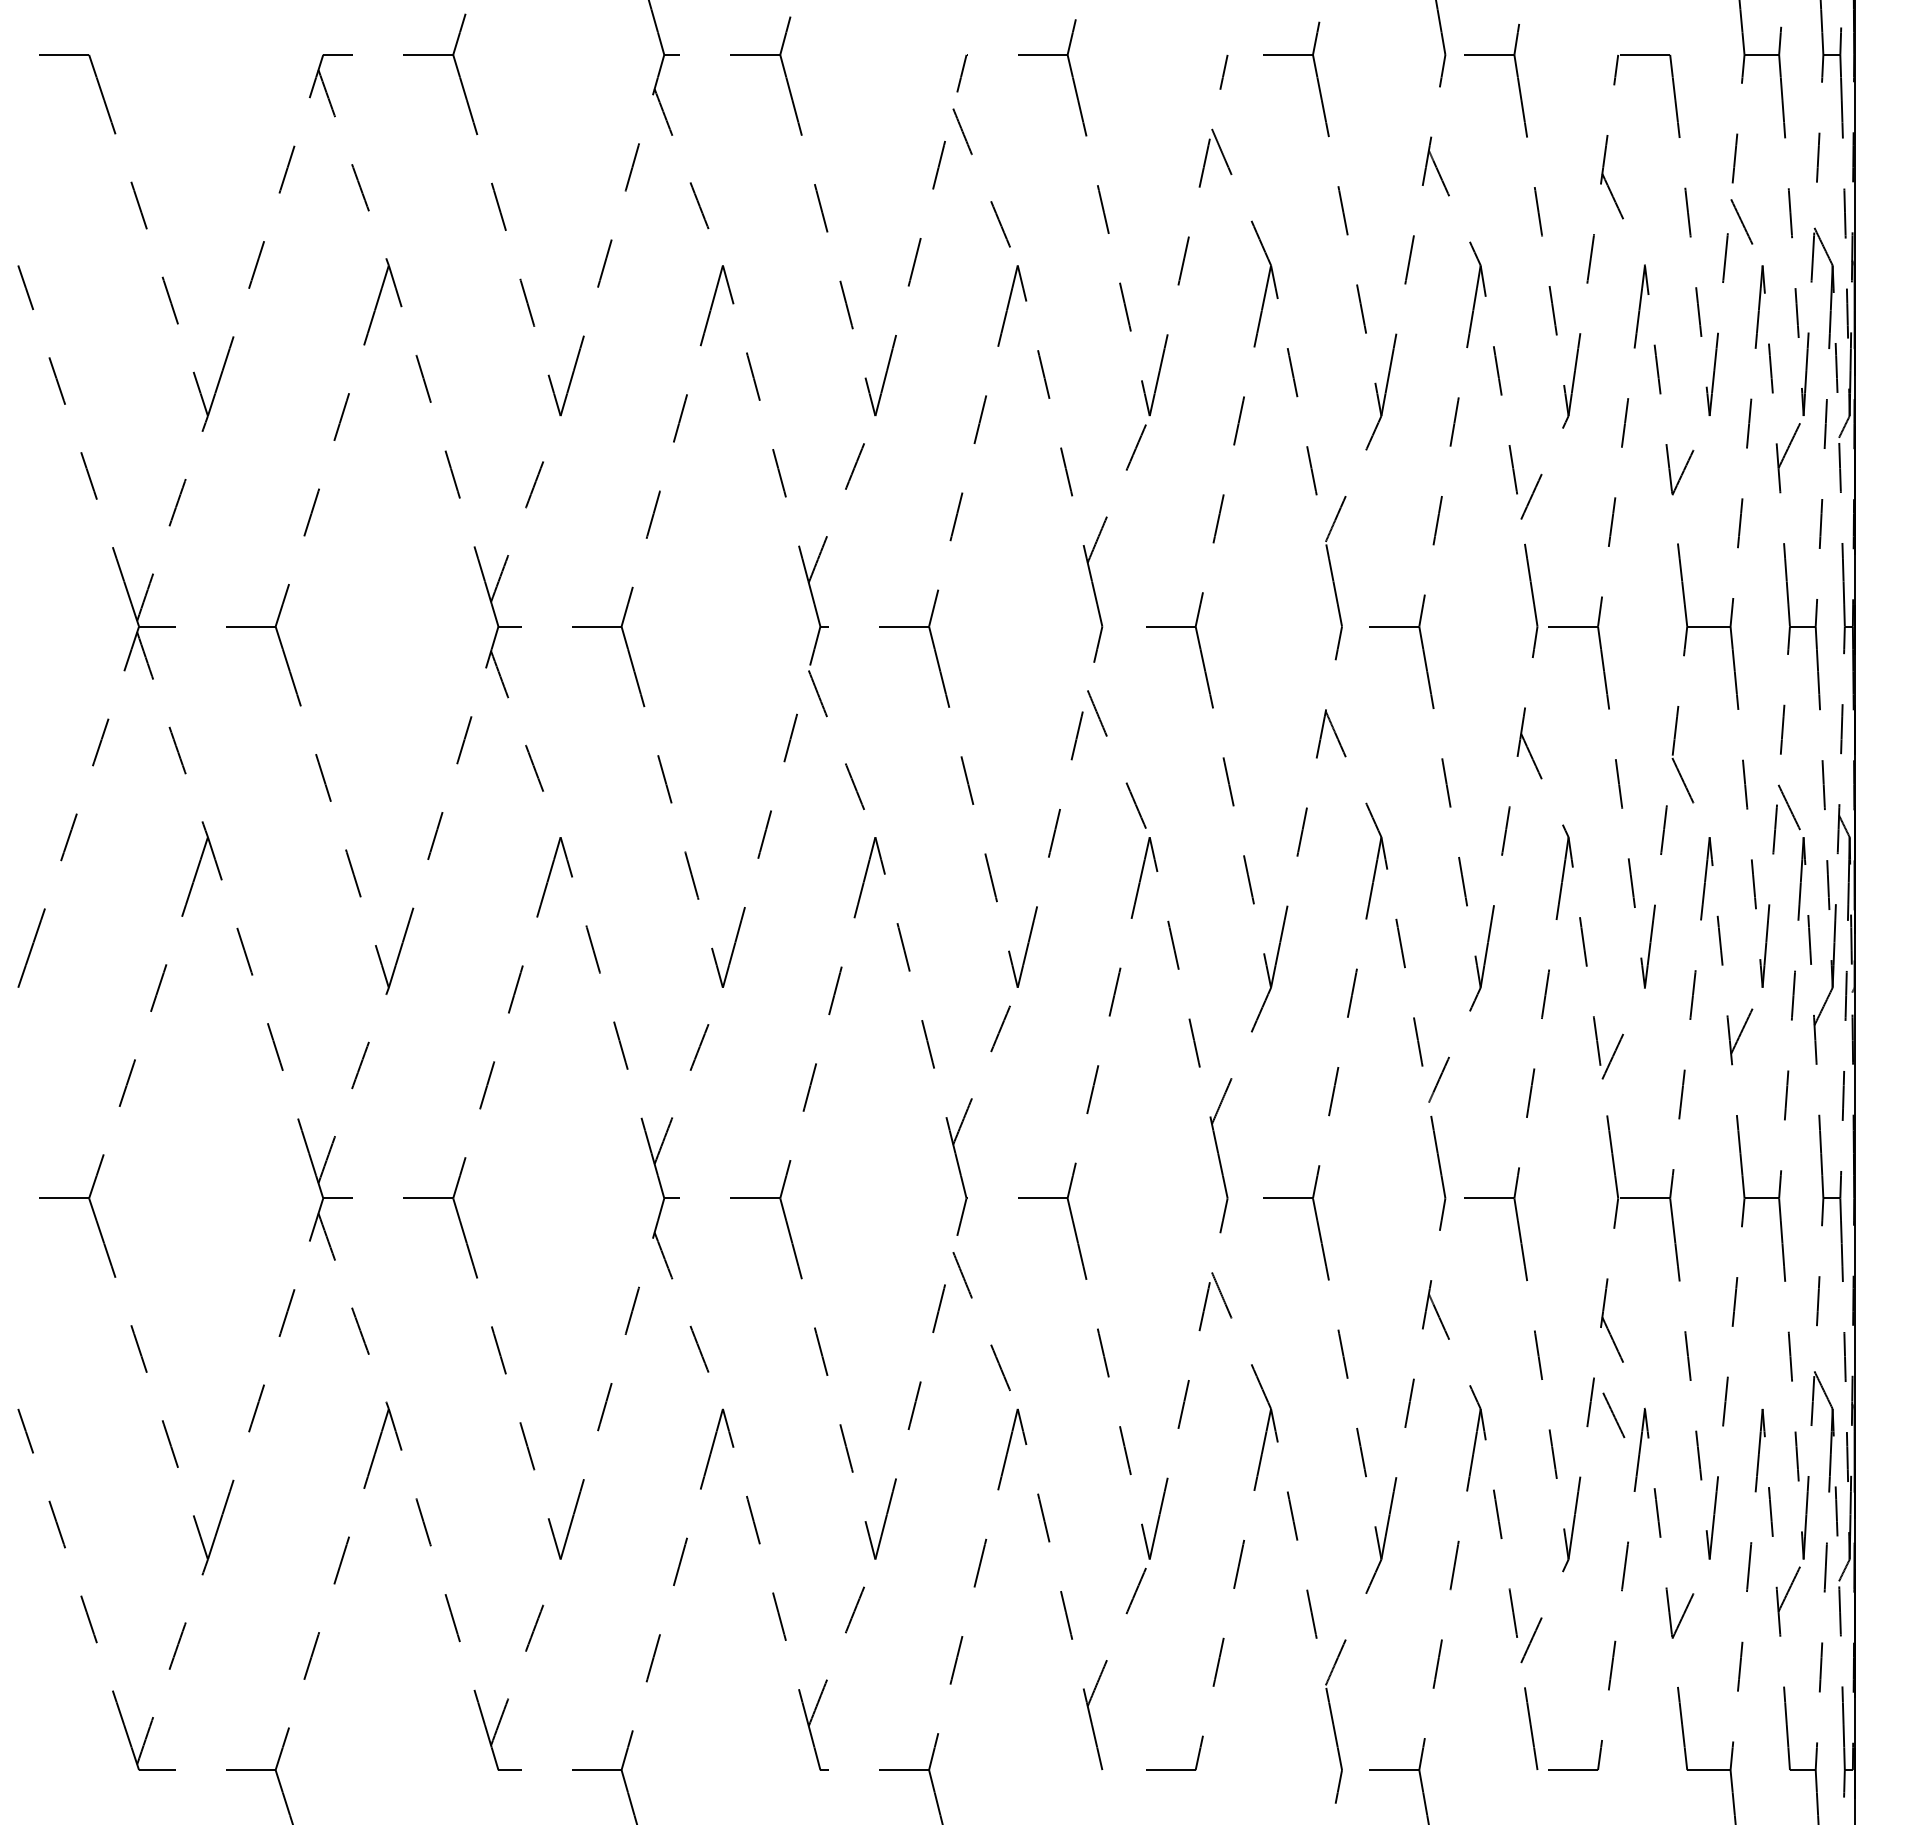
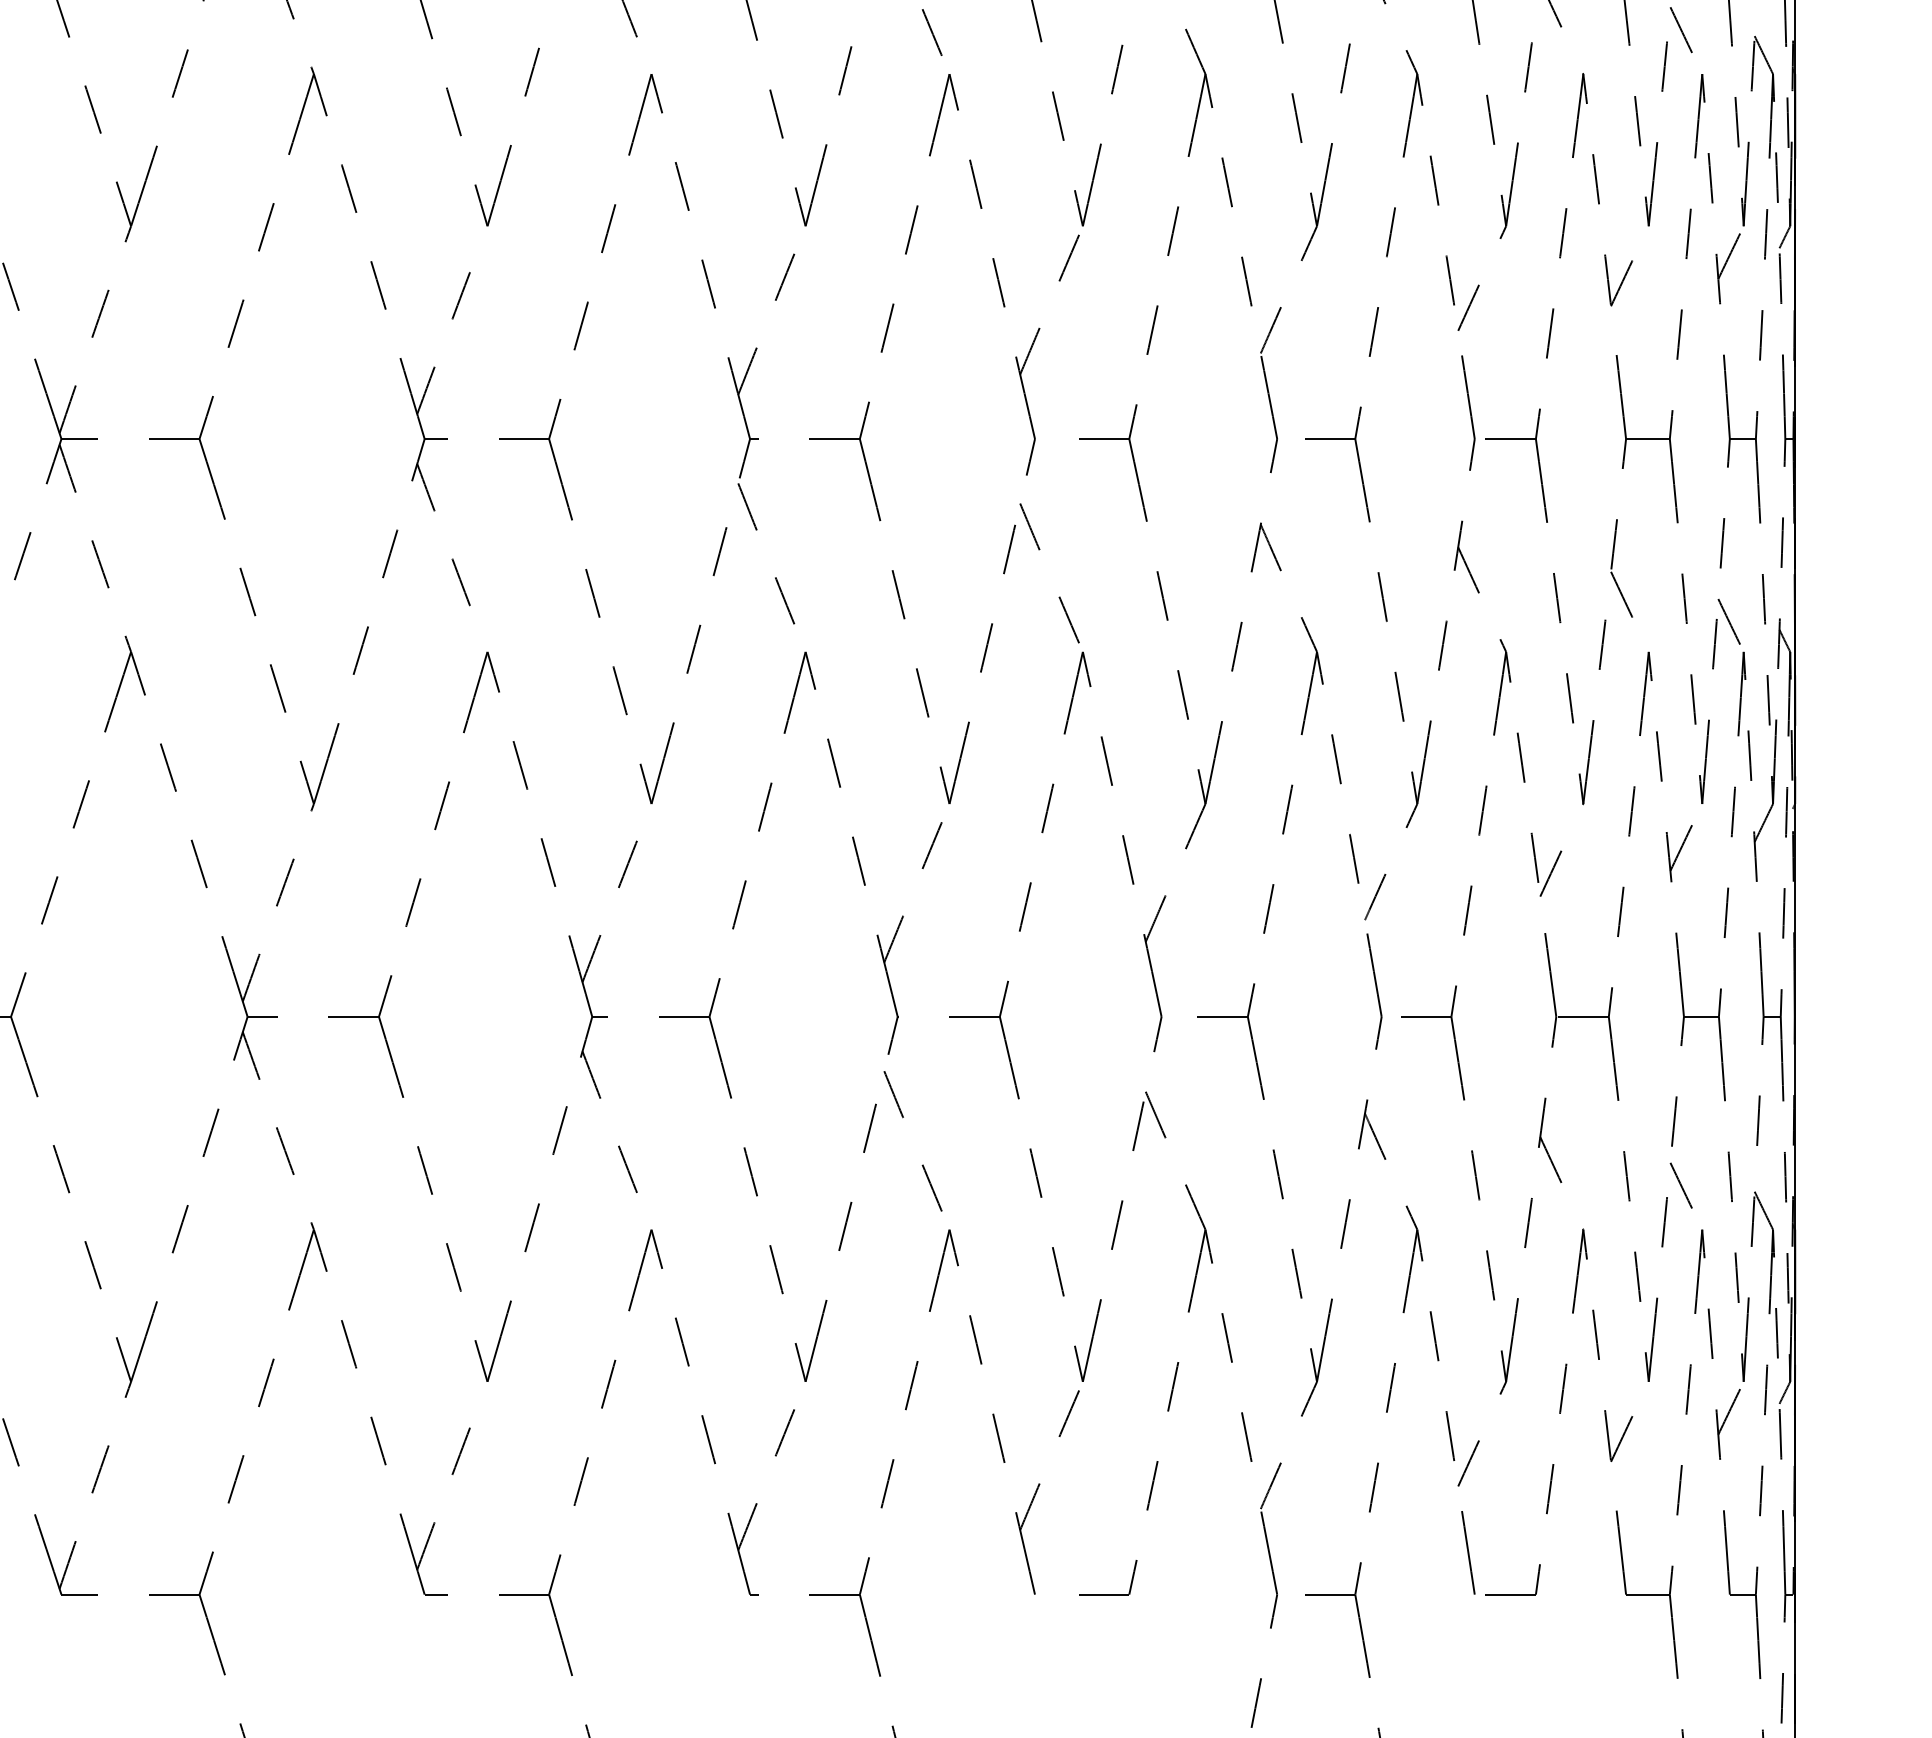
line: (1613, 1415) -> (1680, 1185), moved

